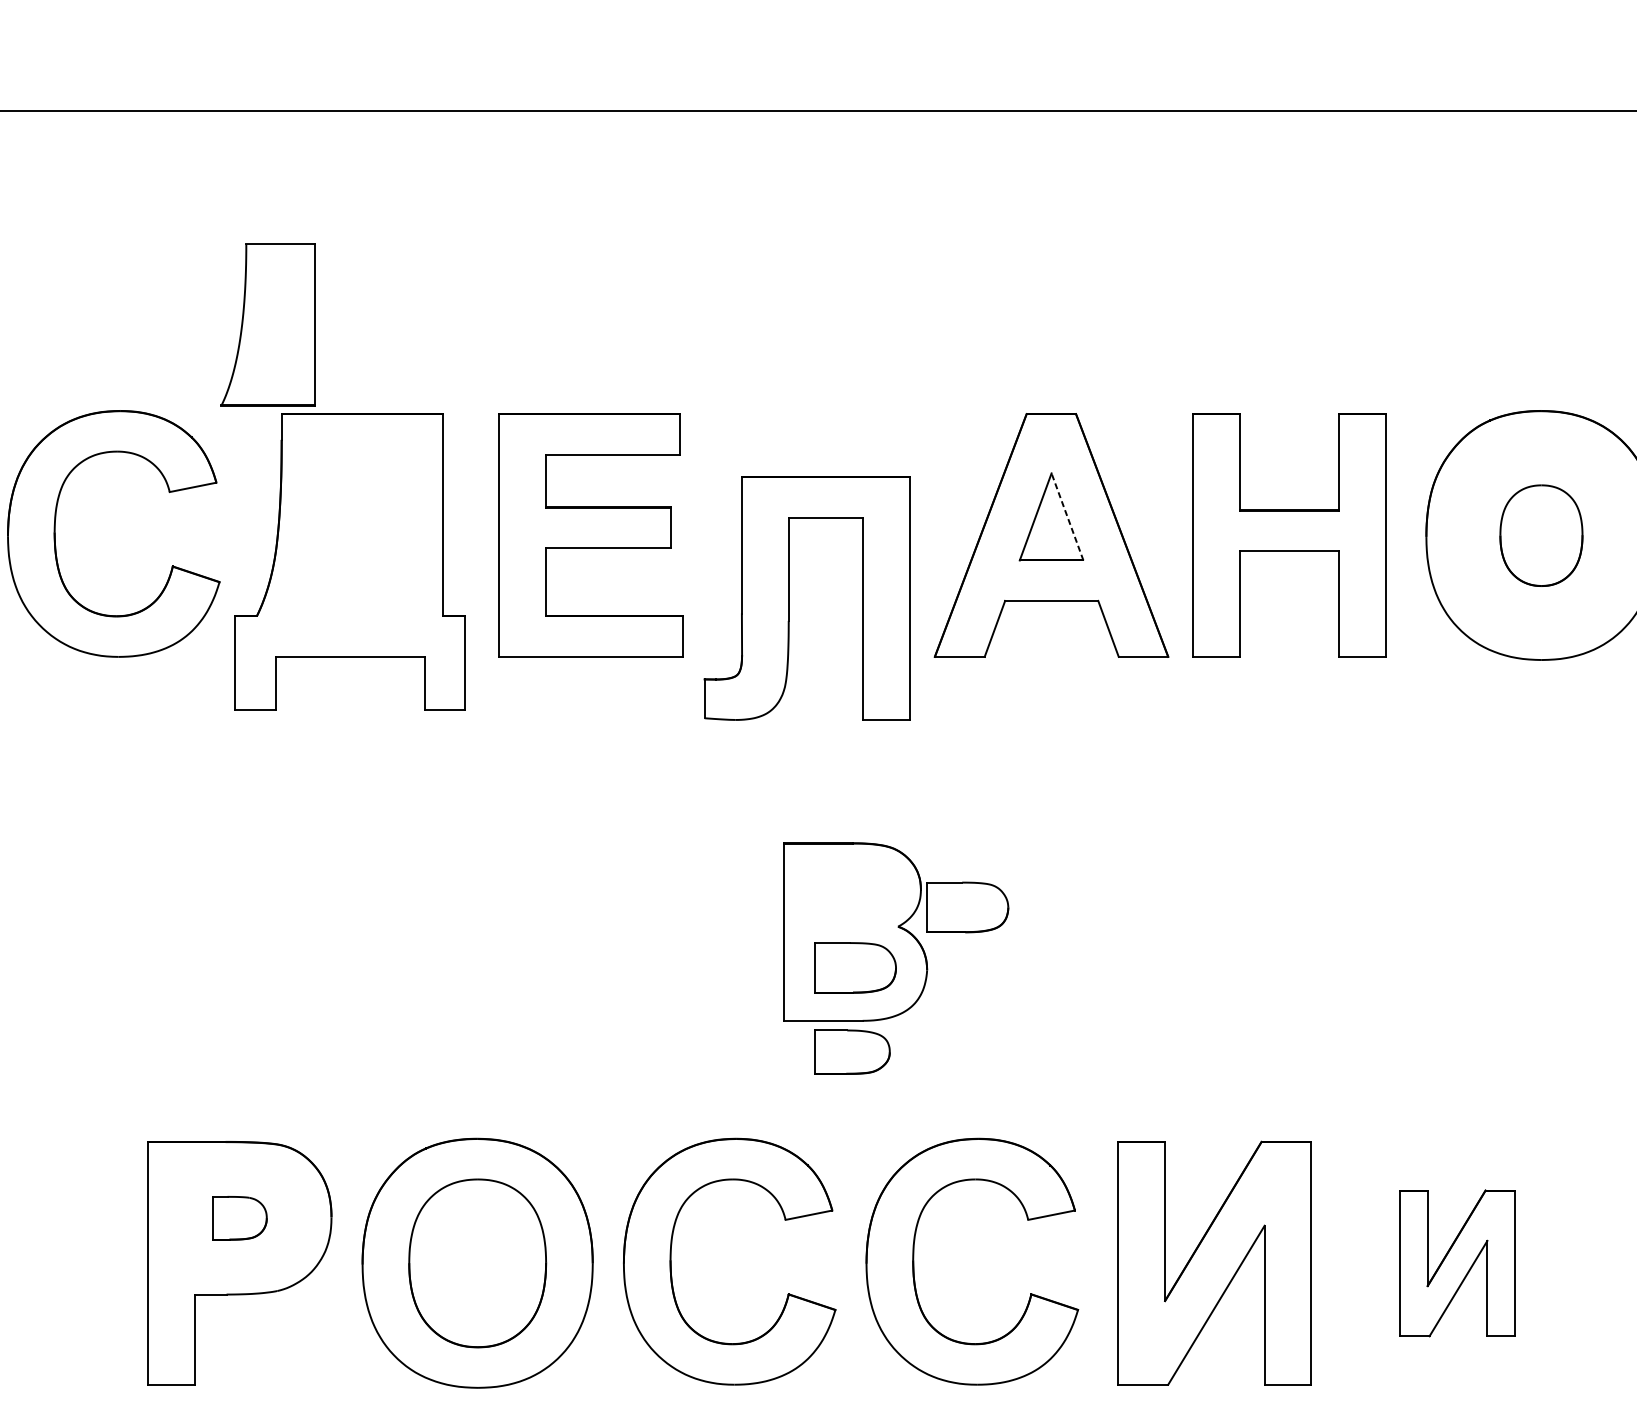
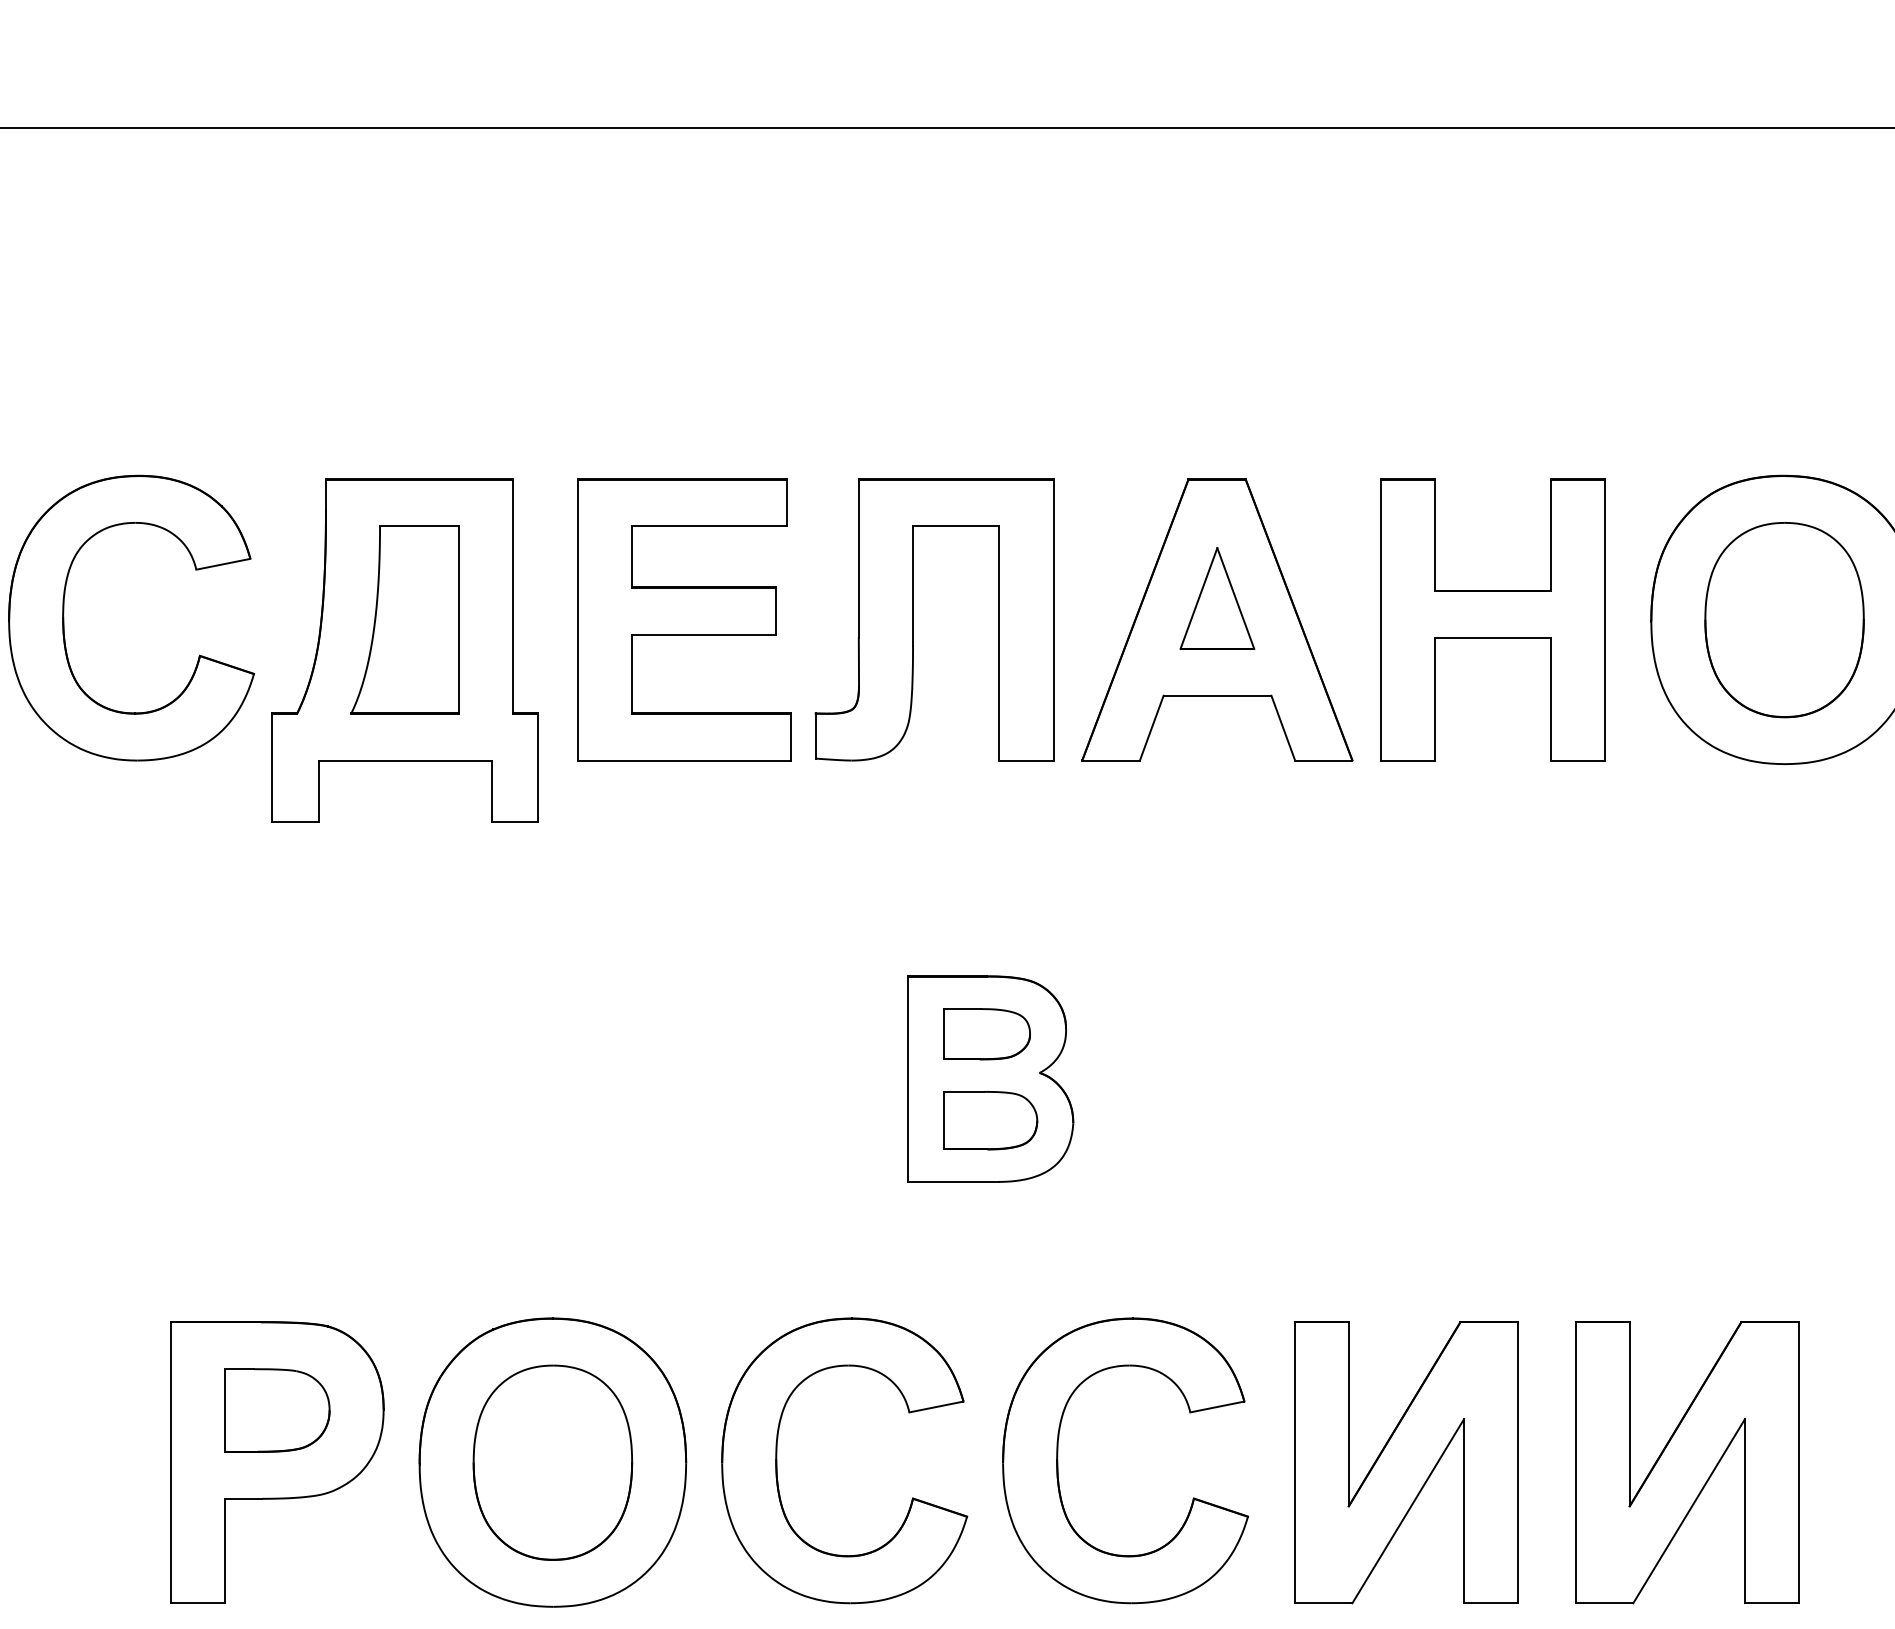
part: (267, 324) -> (404, 619), moved
line: (1067, 516) -> (1235, 598), dashed -> solid
part: (1541, 535) -> (1784, 620), size x1.67
part: (789, 598) -> (913, 619), moved
part: (967, 907) -> (1120, 1050), removed
part: (852, 1052) -> (986, 1034), moved
part: (239, 1218) -> (277, 1410), size x1.67
part: (1457, 1263) -> (1687, 1462), size x1.67

